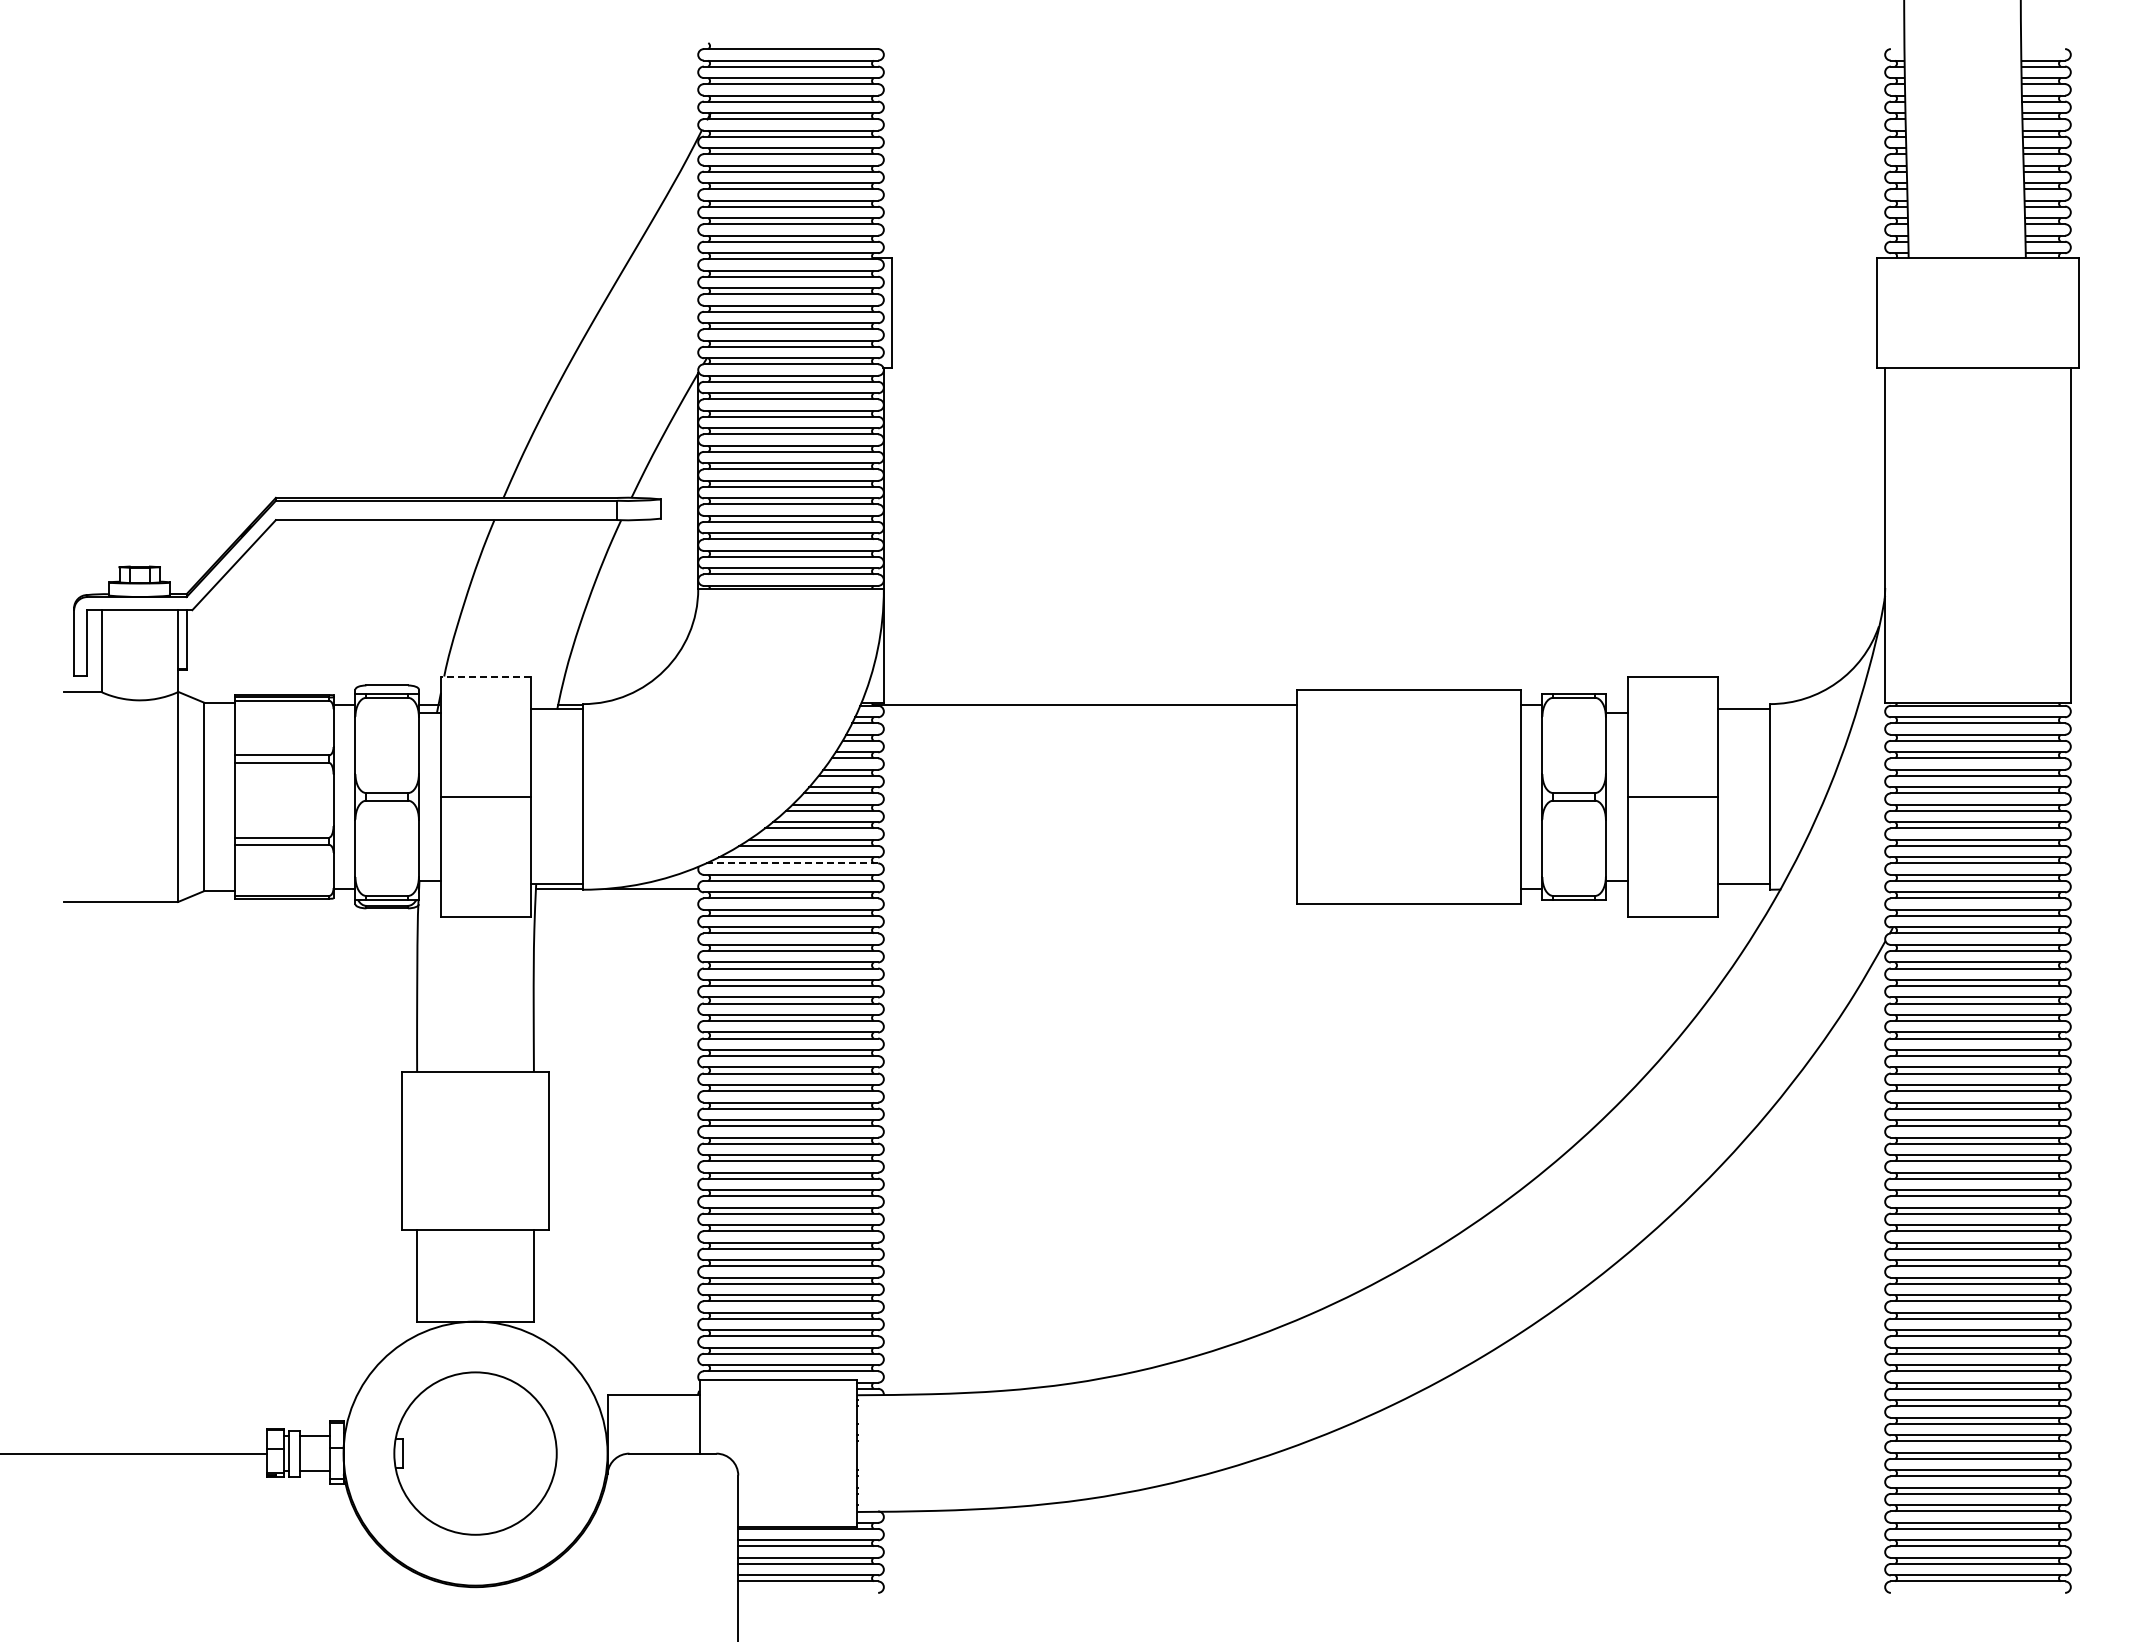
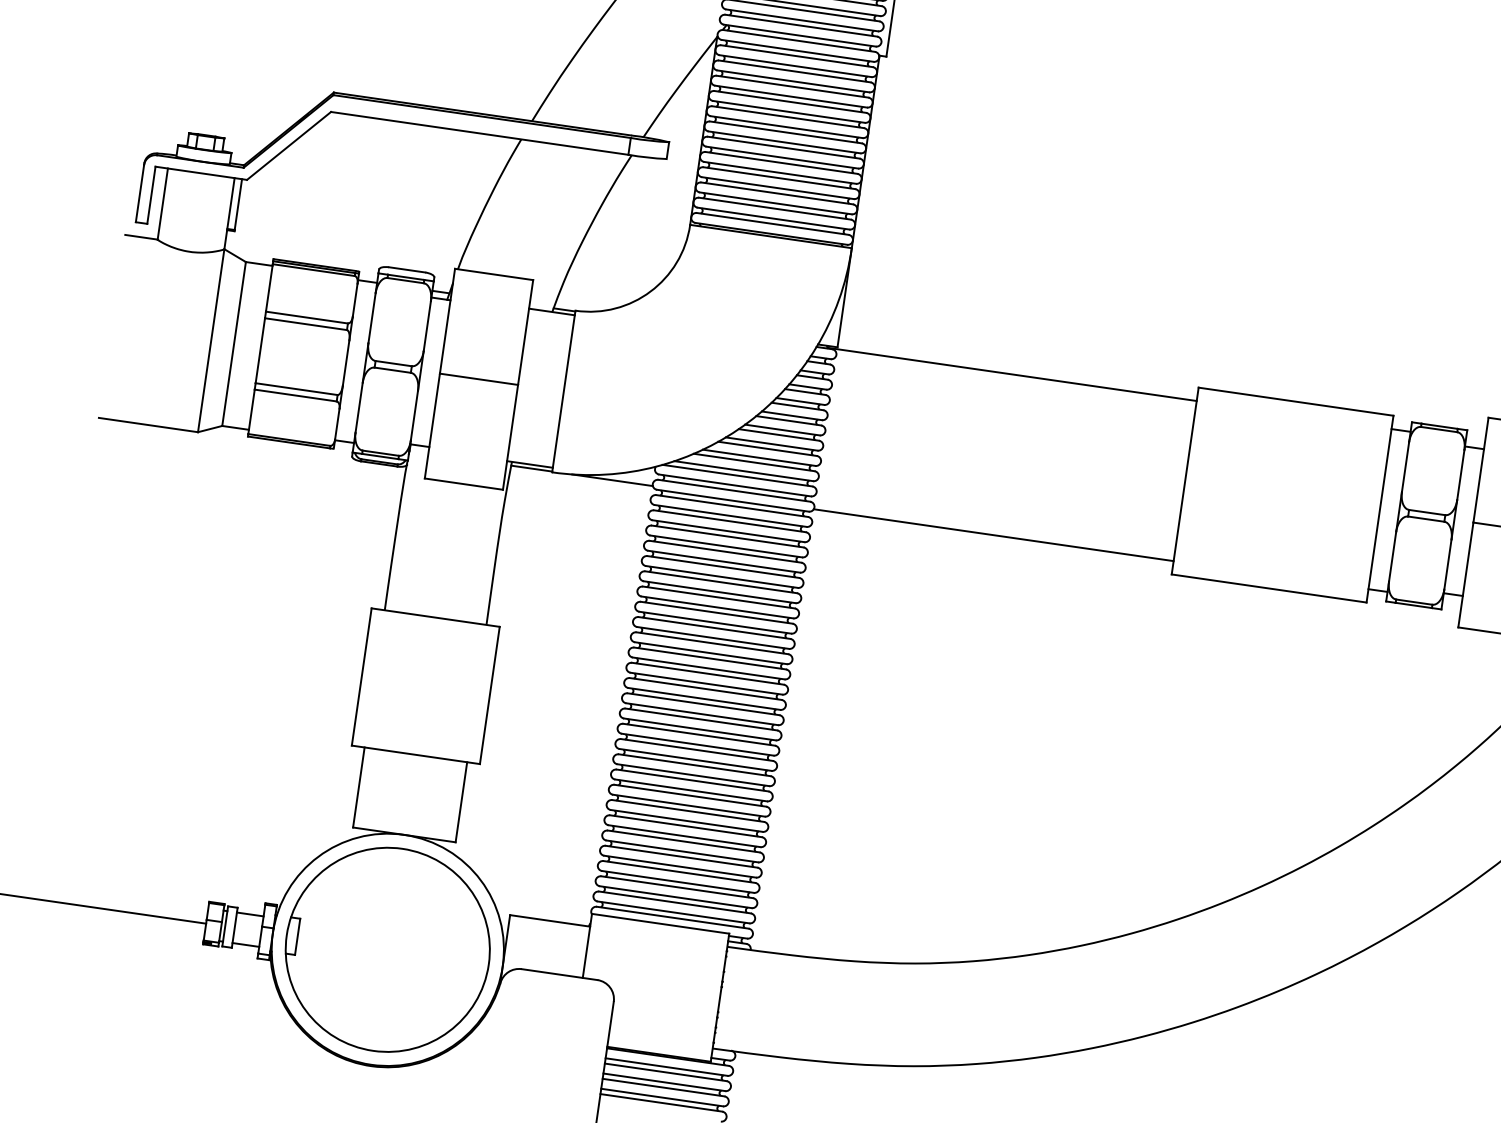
line: (485, 676) -> (493, 274), dashed -> solid
line: (791, 863) -> (736, 475), dashed -> solid
line: (1089, 888) -> (993, 534), added
part: (475, 1453) -> (387, 949), size x1.43

